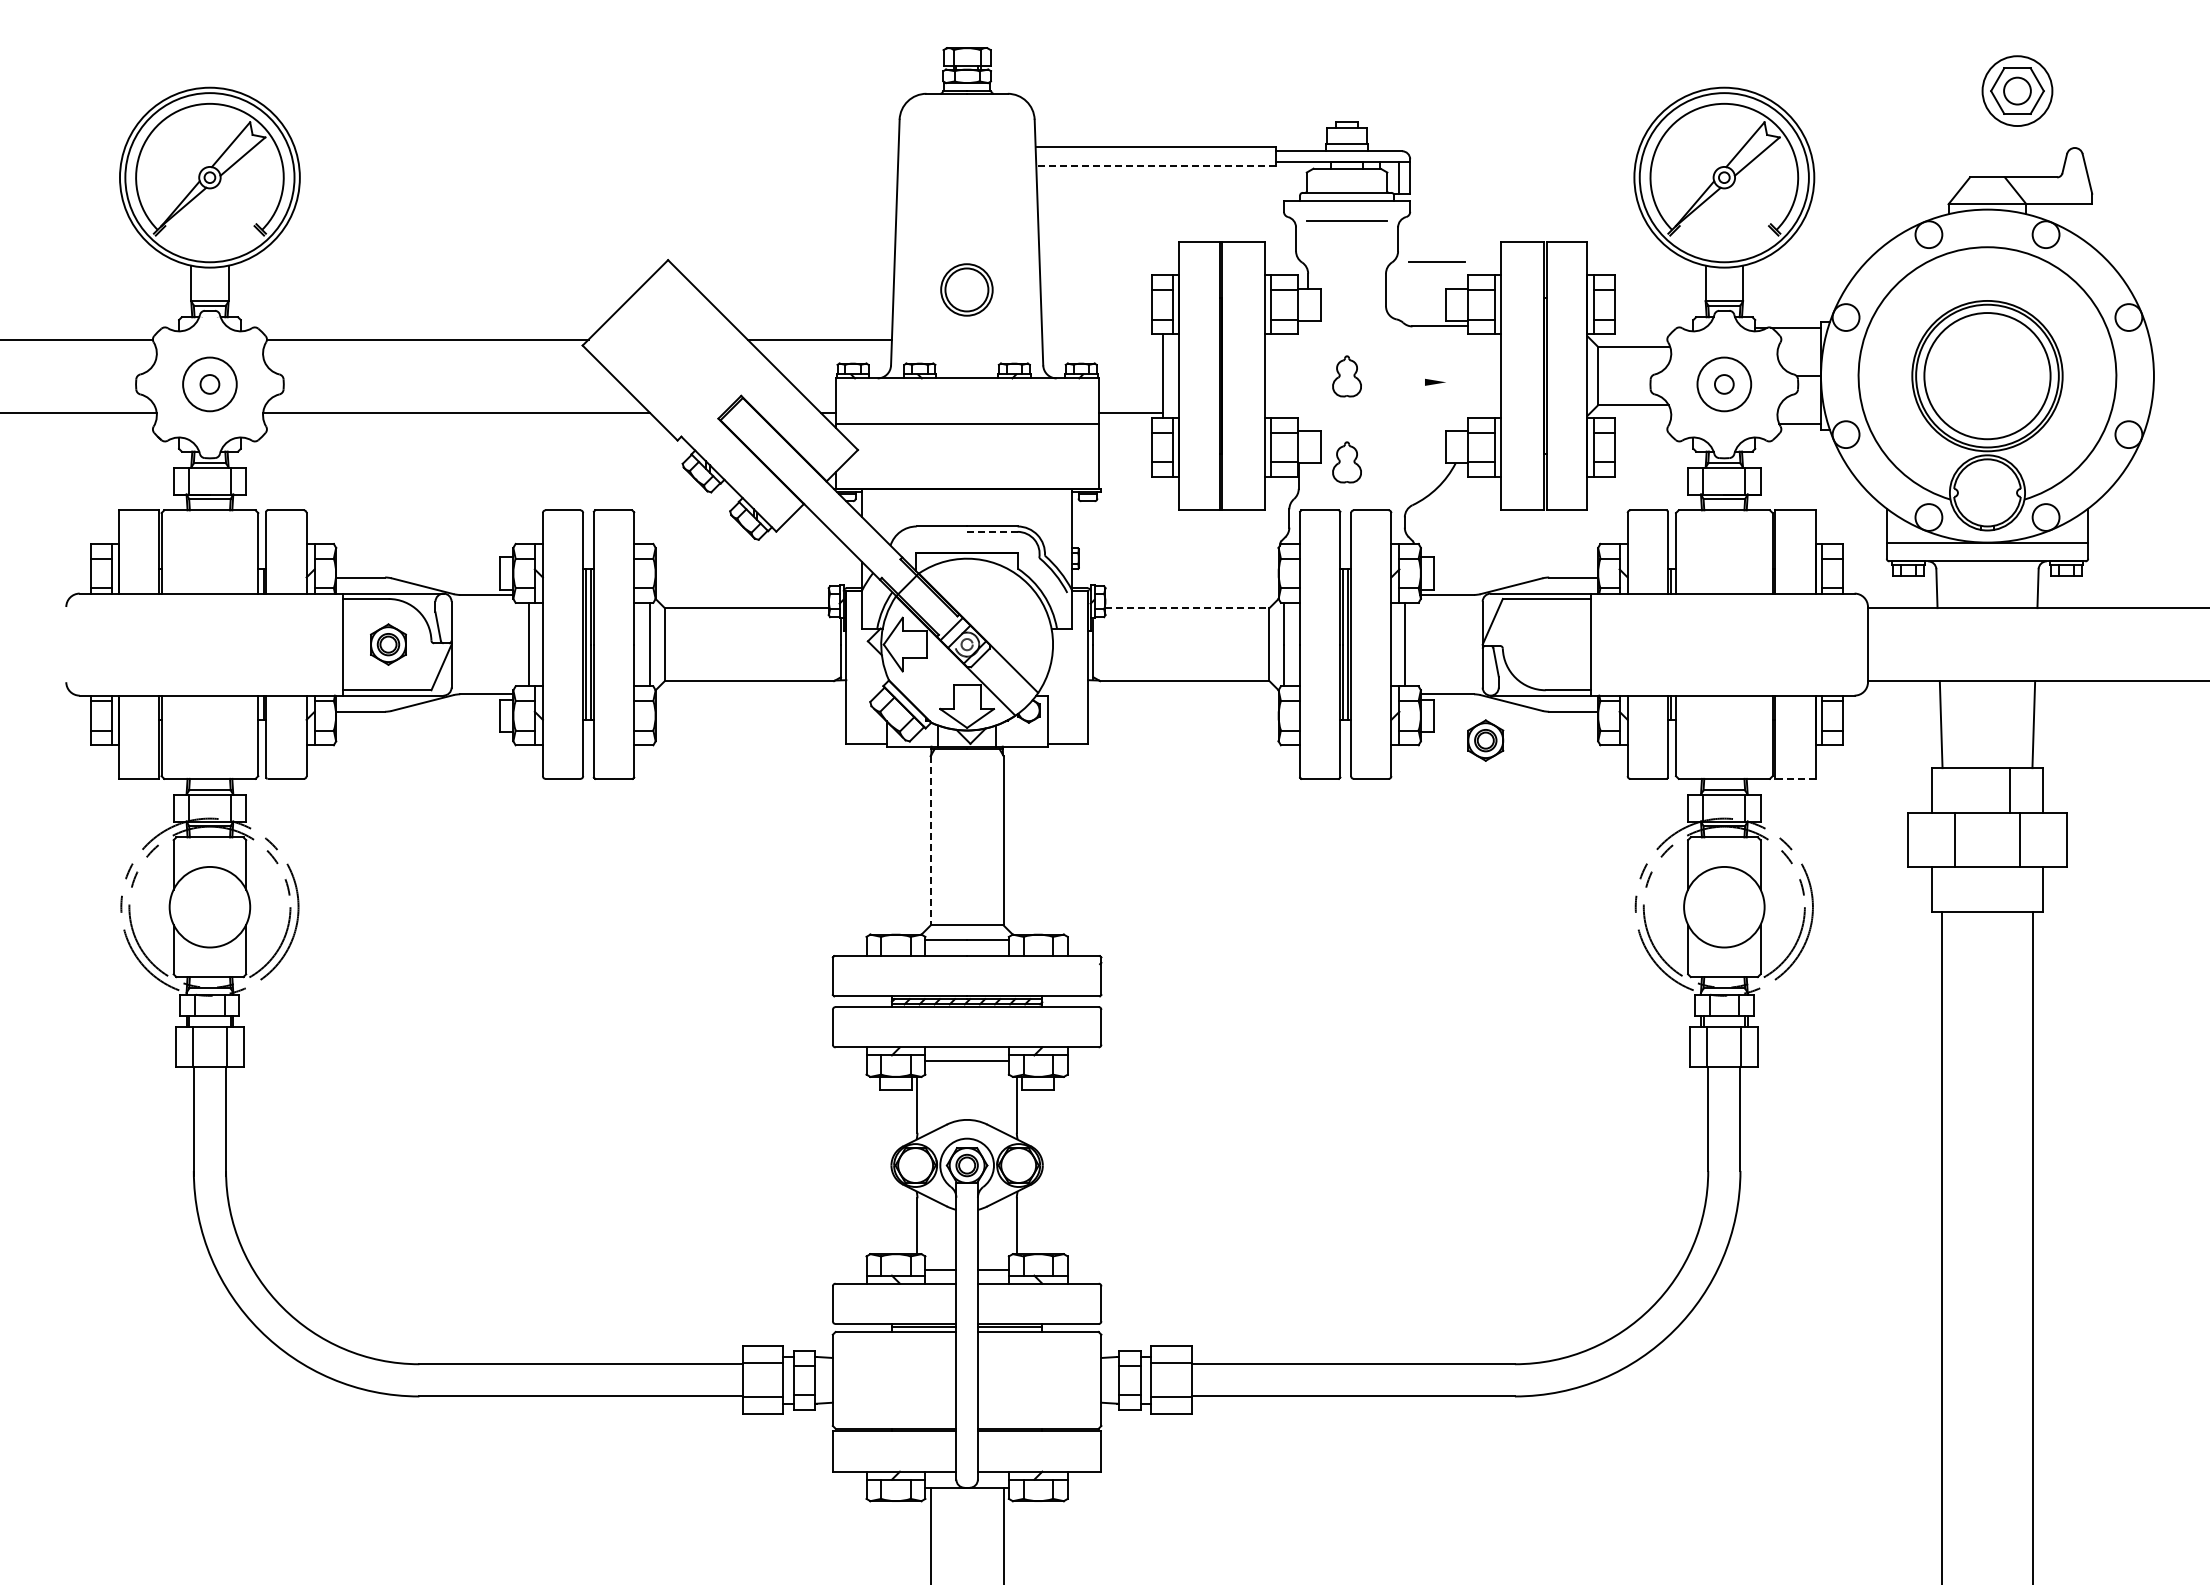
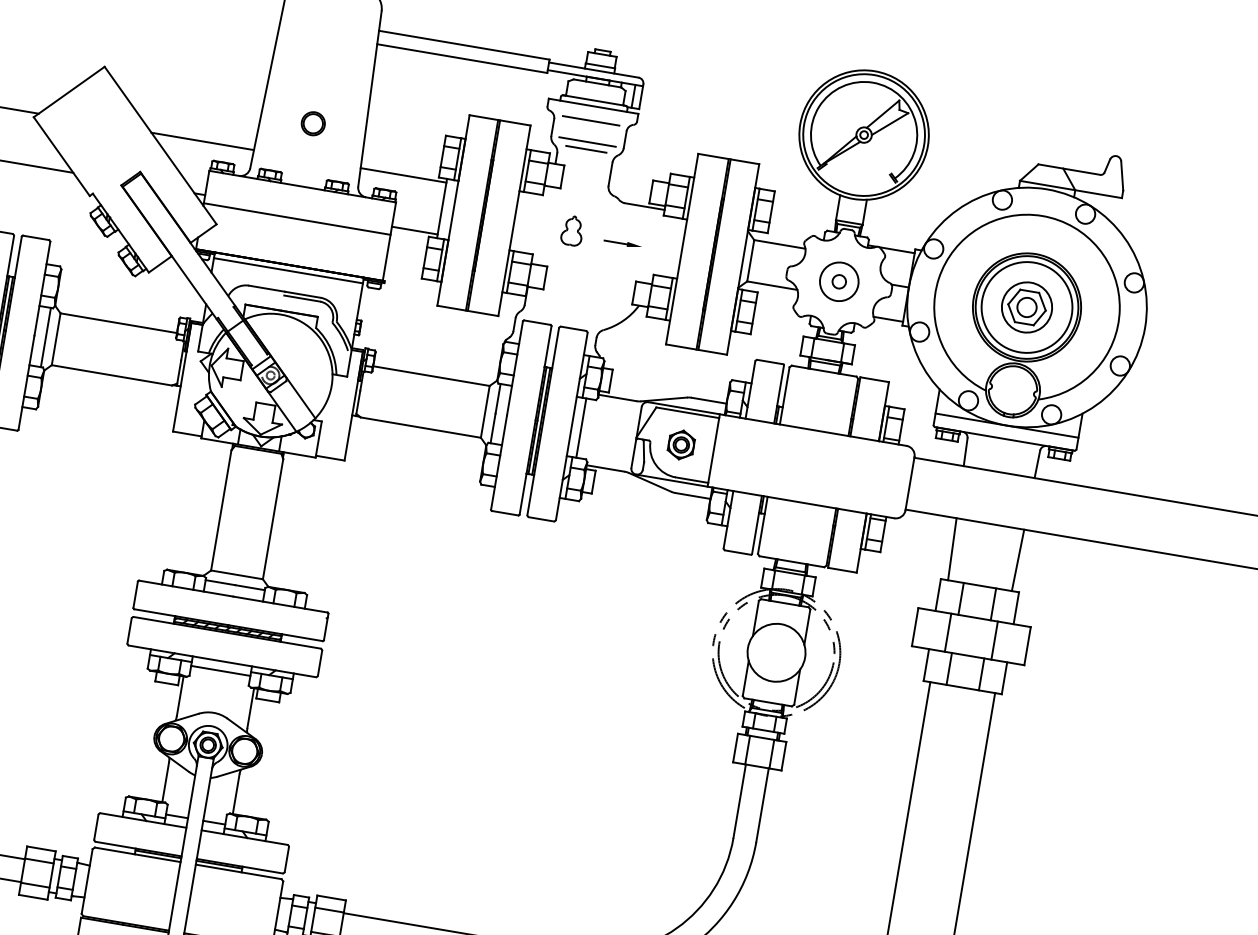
part: (2017, 90) -> (1027, 307), moved
line: (1156, 166) -> (462, 59), dashed -> solid
line: (1346, 251) -> (587, 142), added
line: (1436, 261) -> (585, 149), moved
part: (967, 289) -> (313, 123), size x0.62
line: (1102, 339) -> (403, 175), added
line: (1408, 382) -> (615, 242), added
part: (1346, 462) -> (561, 291), removed
line: (967, 496) -> (288, 270), added
line: (991, 531) -> (301, 298), dashed -> solid
line: (1187, 608) -> (431, 376), dashed -> solid
part: (1485, 740) -> (681, 444), moved
line: (1795, 778) -> (842, 569), dashed -> solid
line: (1964, 790) -> (960, 598), added
line: (930, 840) -> (221, 510), dashed -> solid
line: (1964, 888) -> (949, 668), added
line: (2010, 888) -> (981, 673), added

